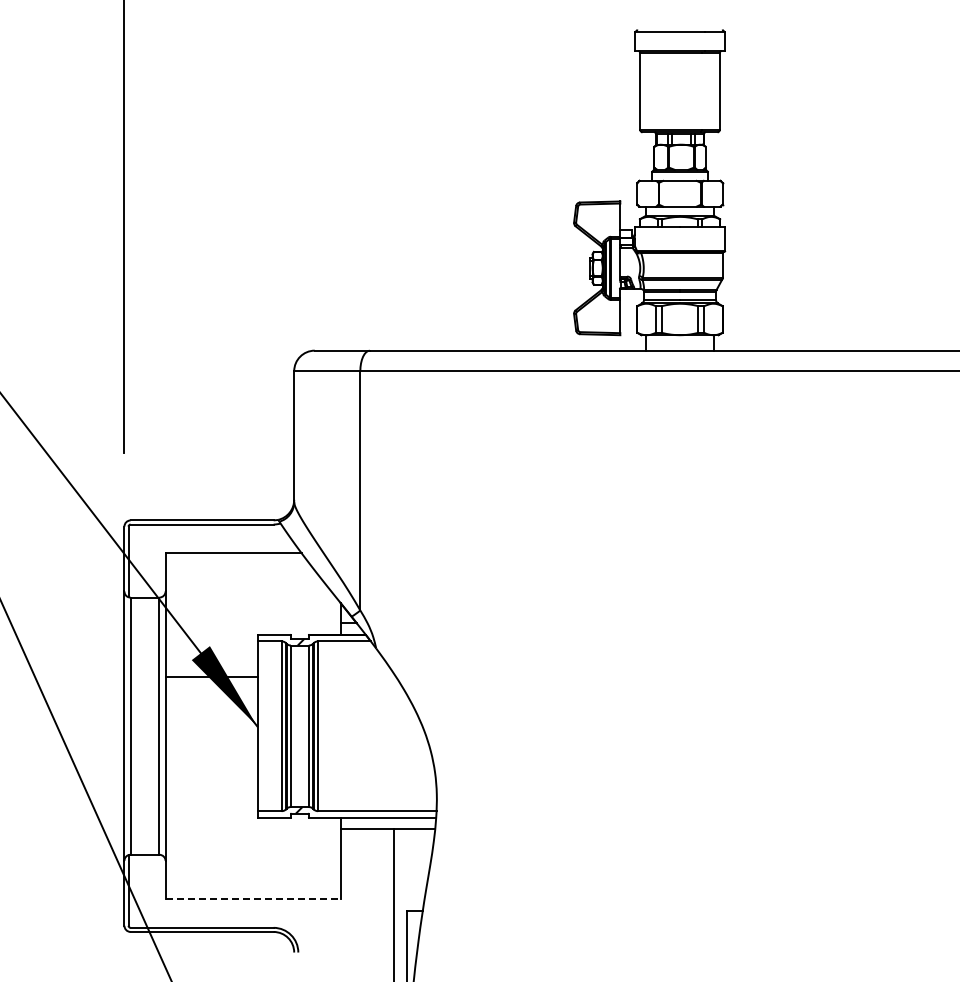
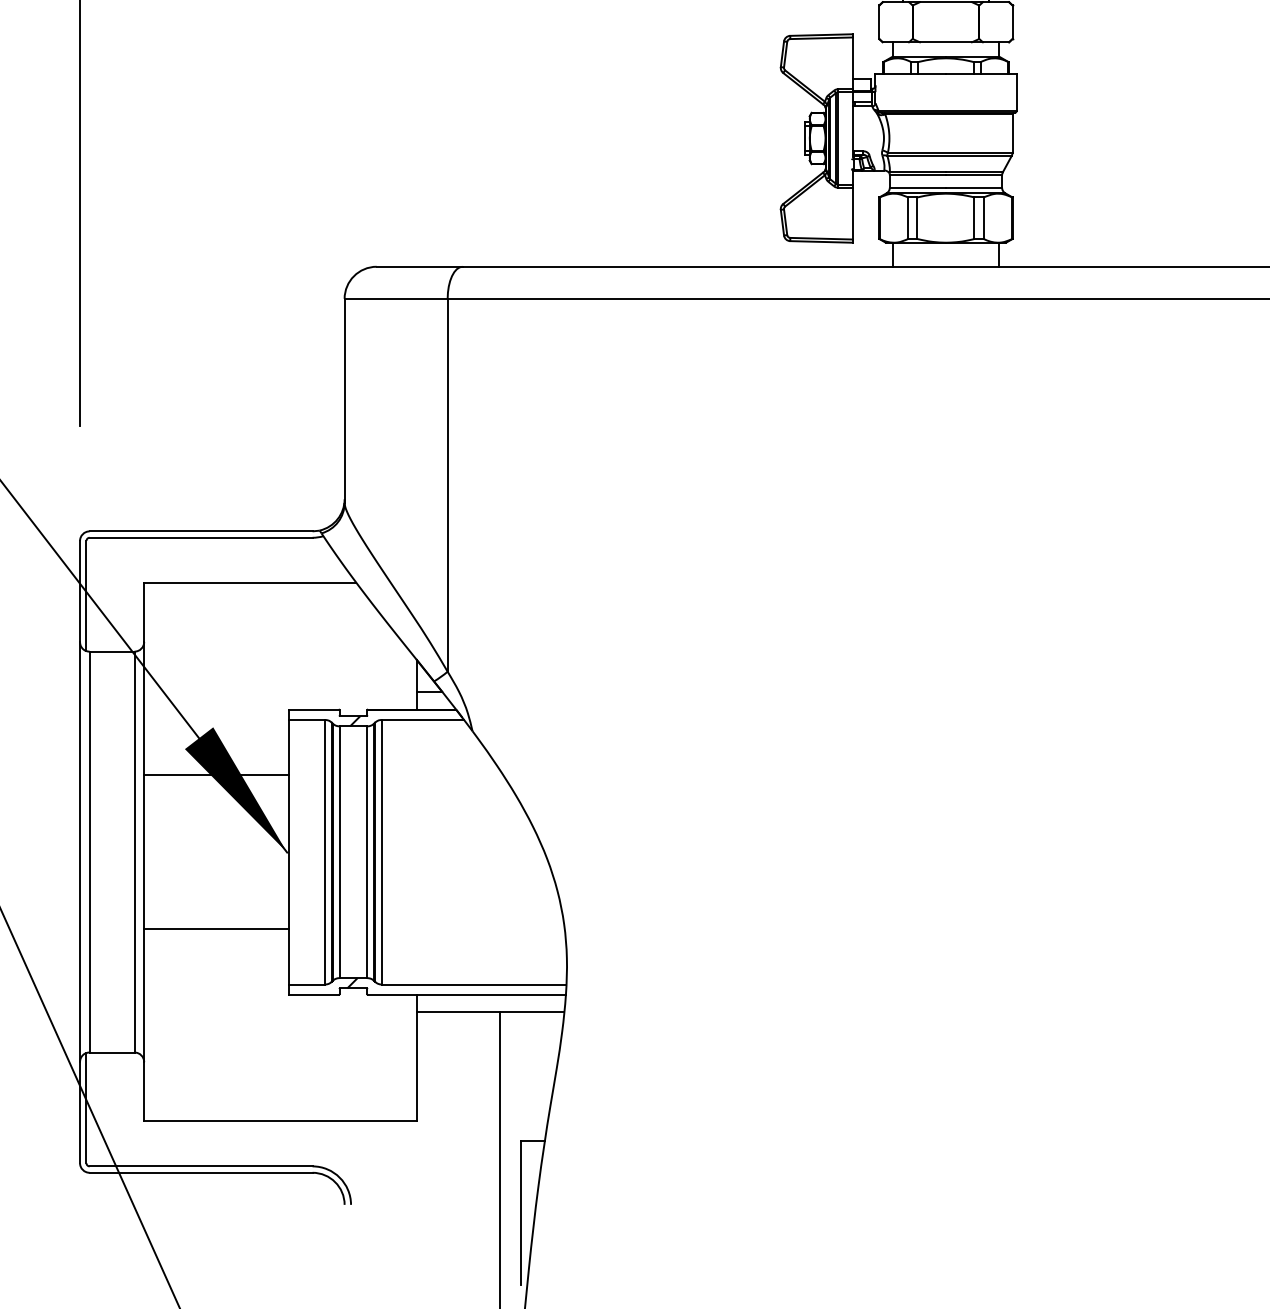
line: (211, 775) -> (215, 928), added
line: (253, 899) -> (281, 1122), dashed -> solid

